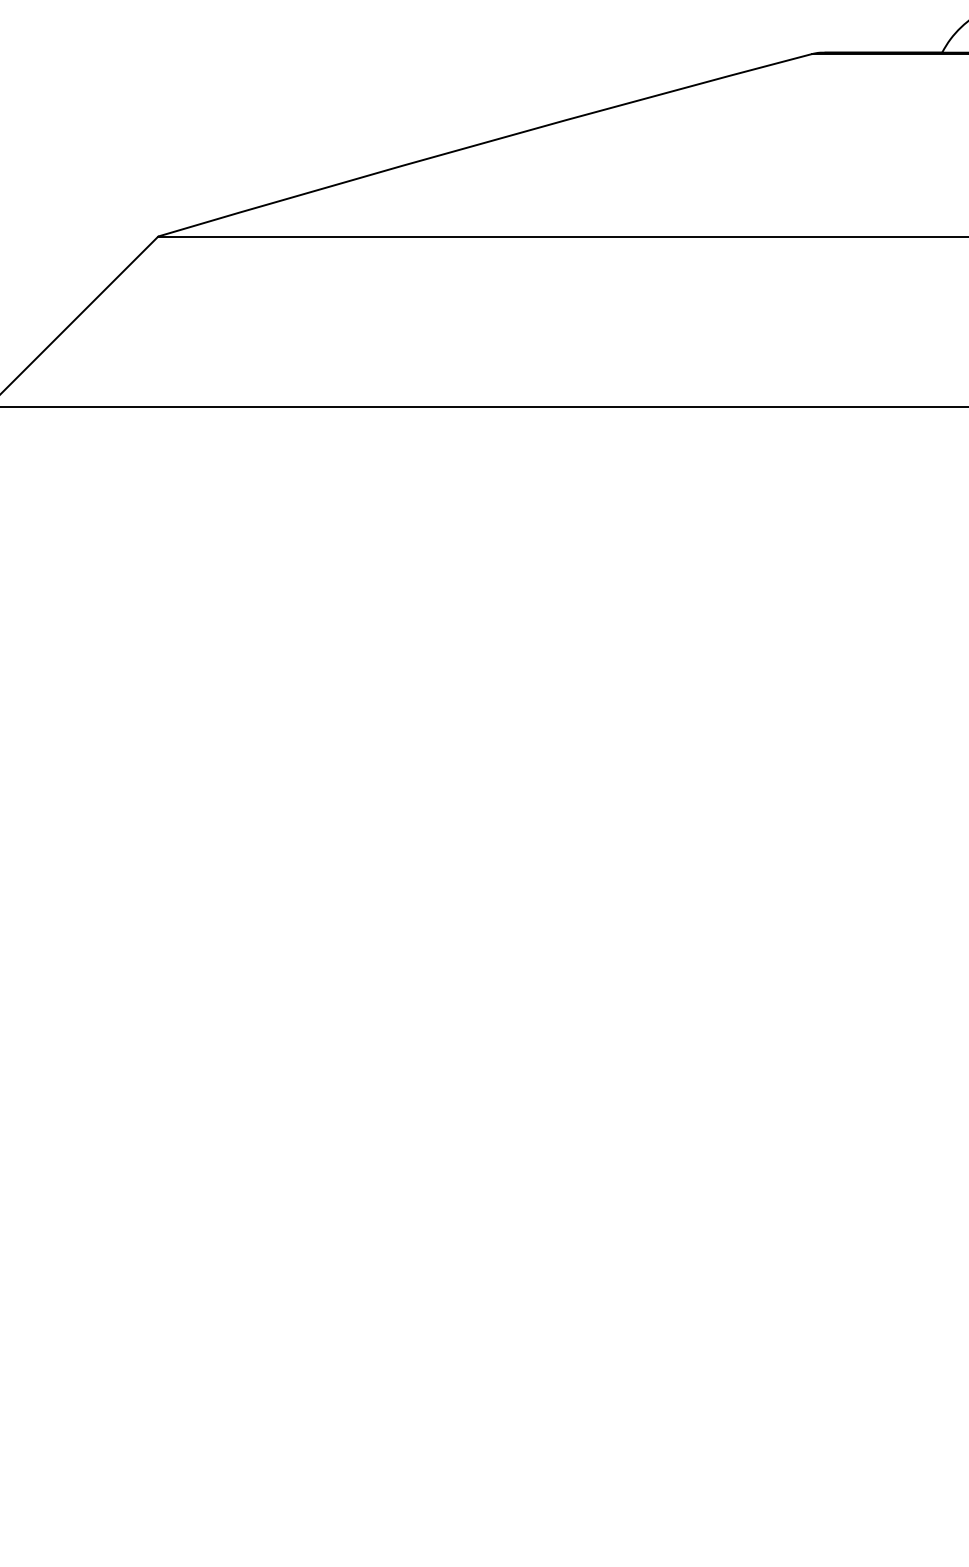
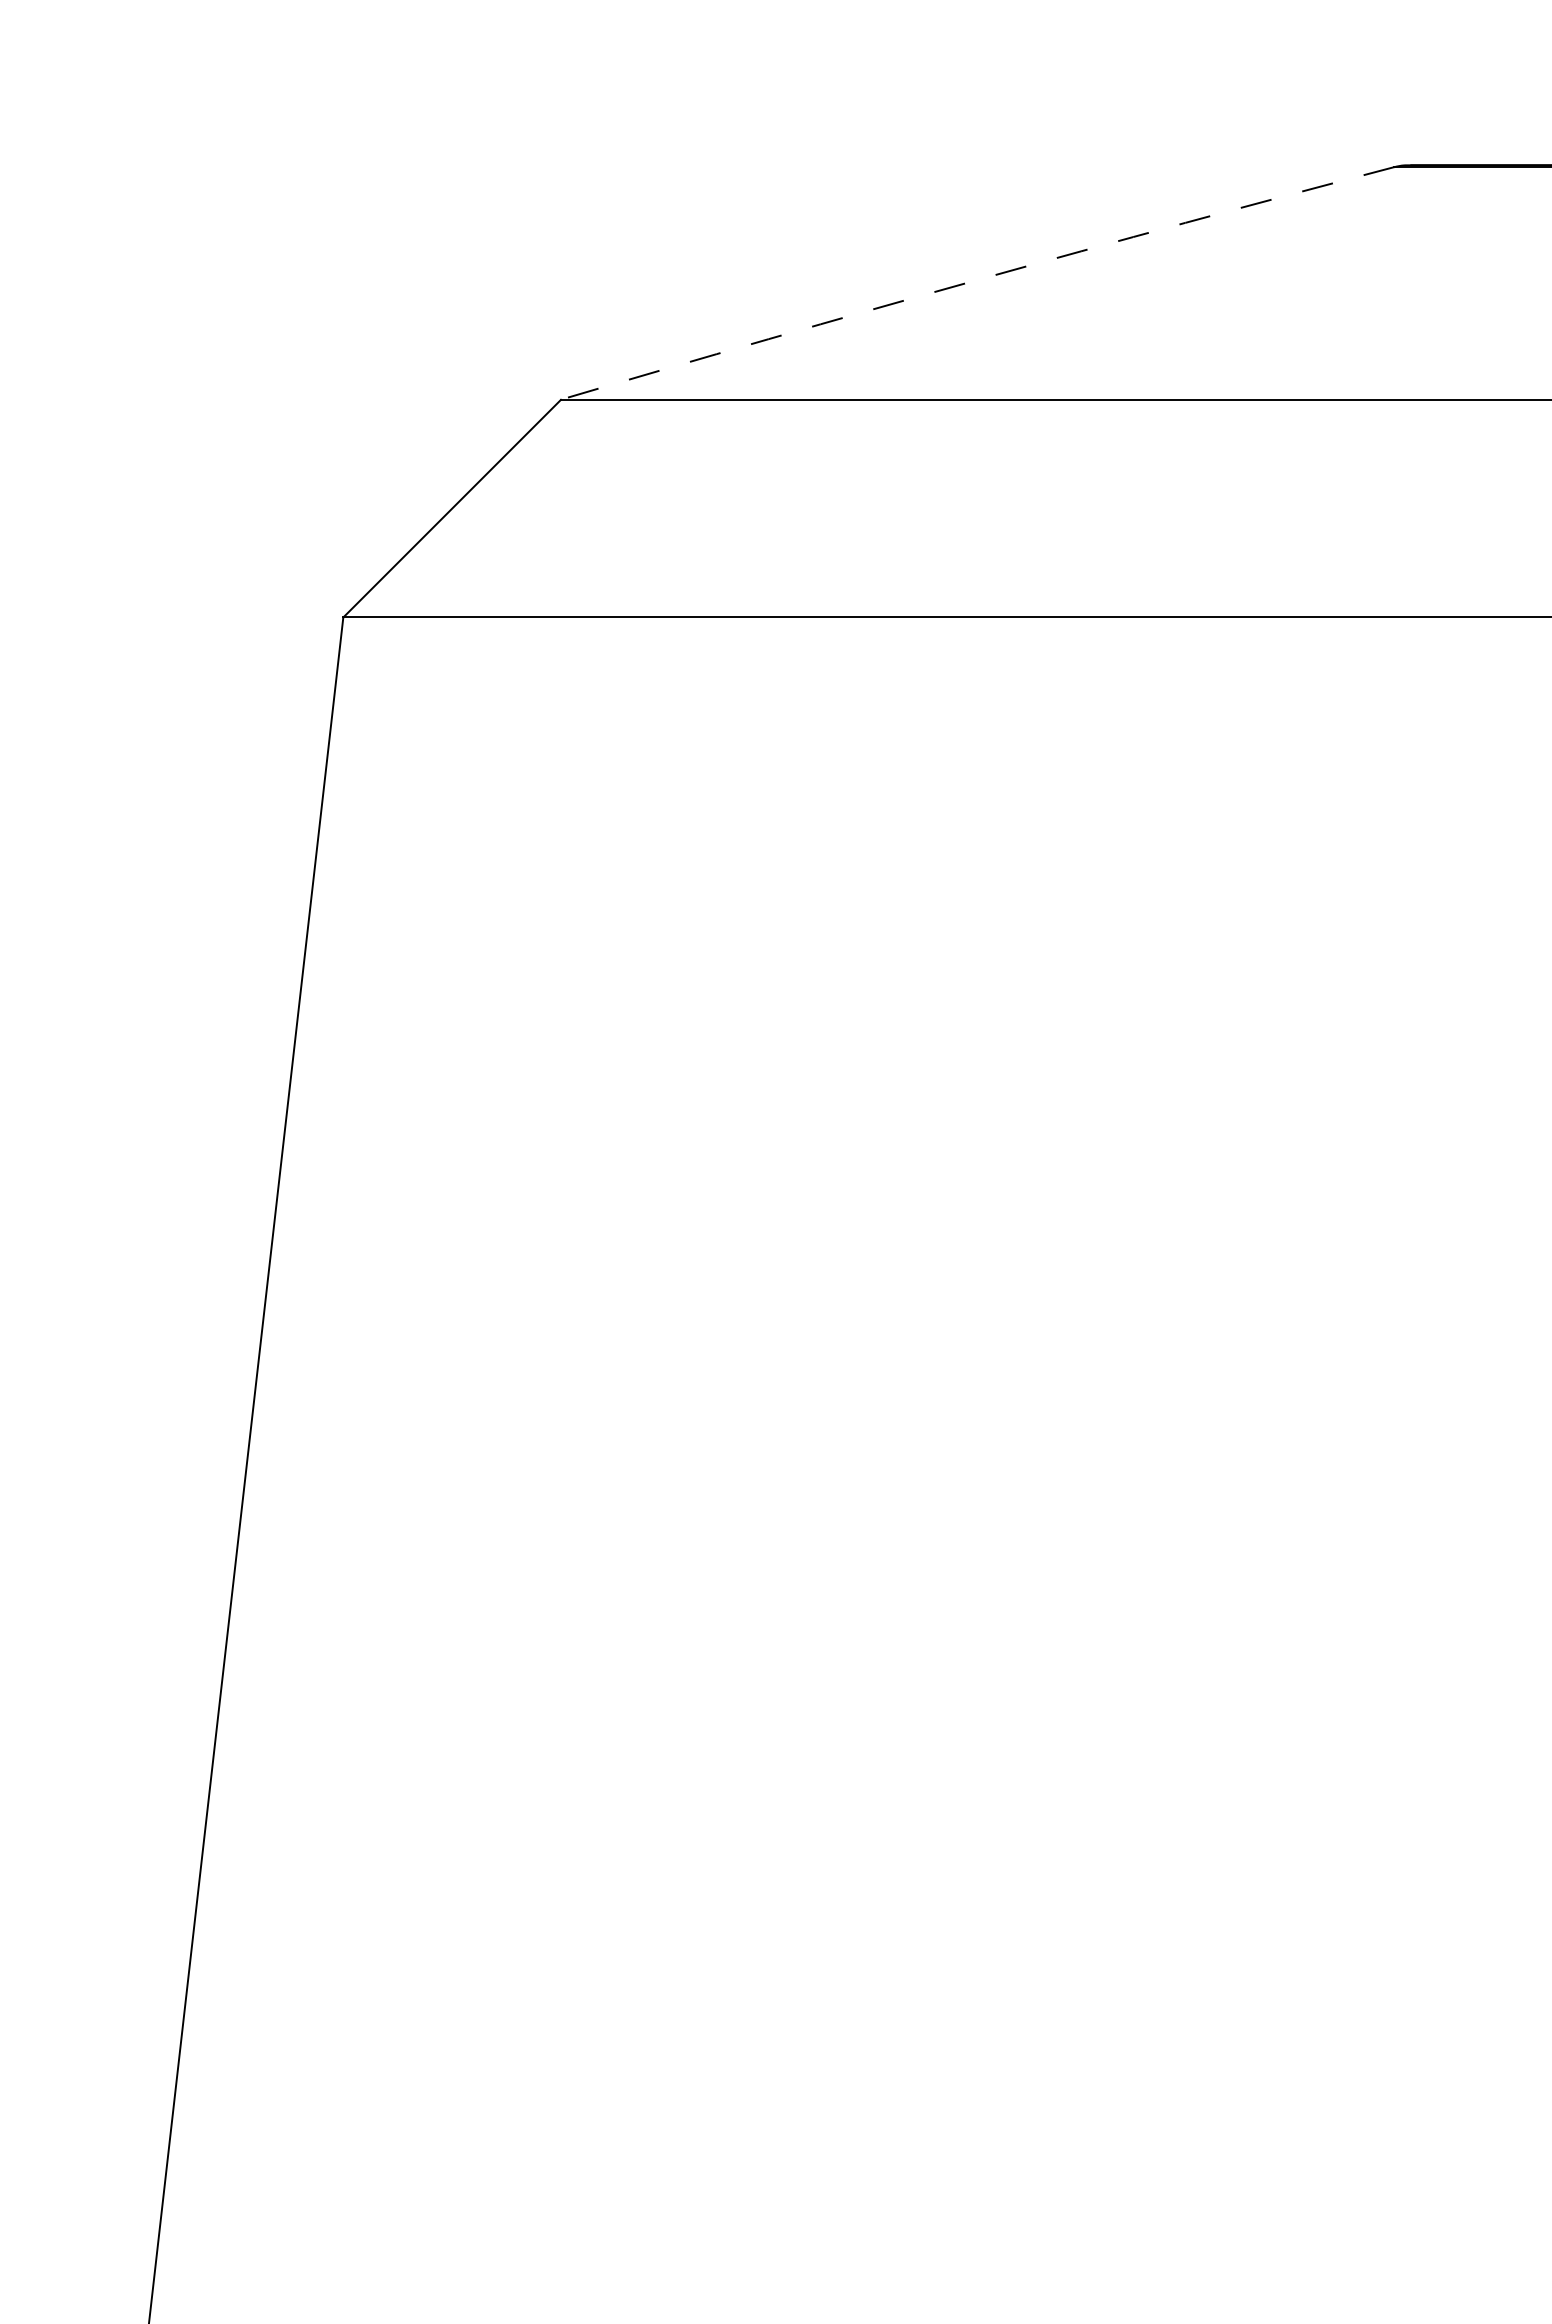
arc: (484, 143) -> (976, 280), solid -> dashed

